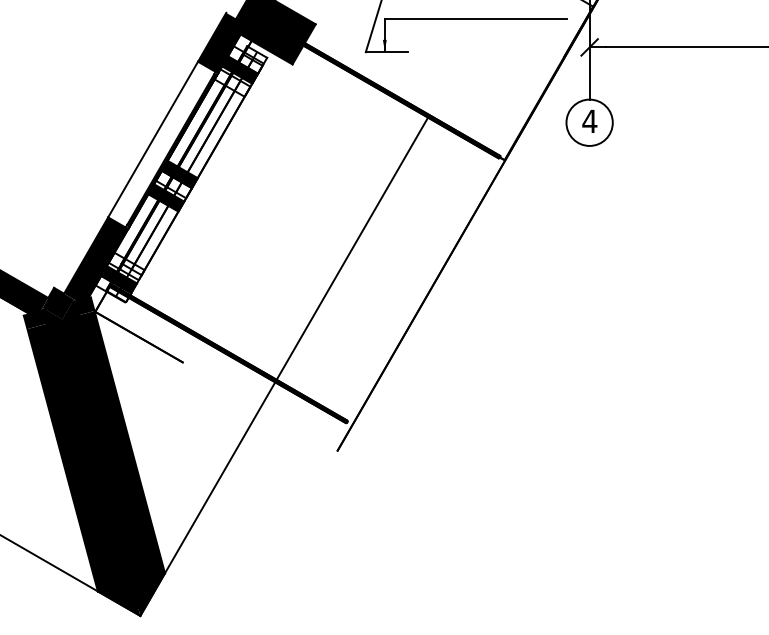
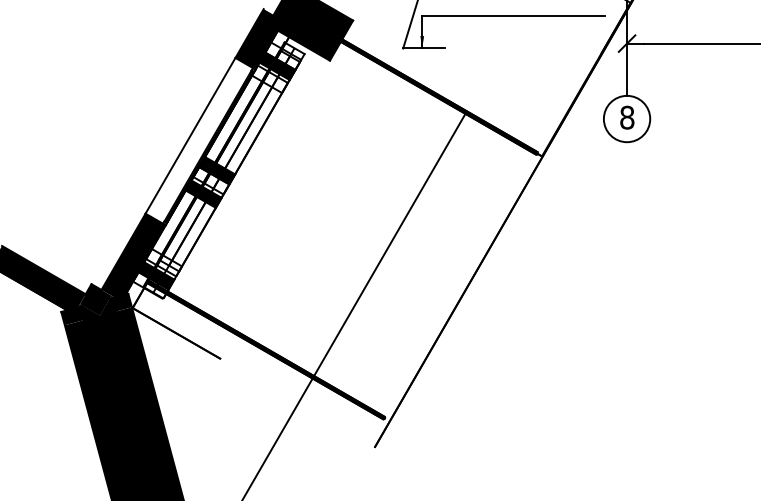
text: (589, 121) -> (626, 117), 4 -> 8

